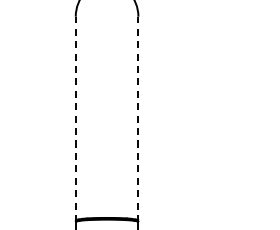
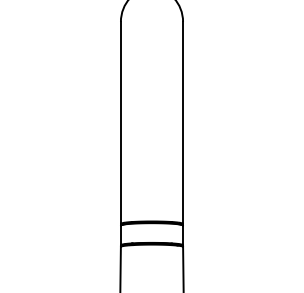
line: (75, 119) -> (120, 123), dashed -> solid
line: (138, 119) -> (183, 123), dashed -> solid

